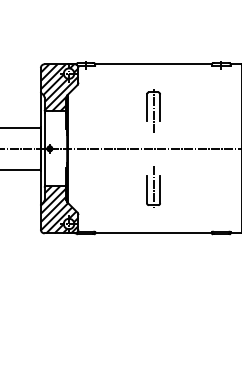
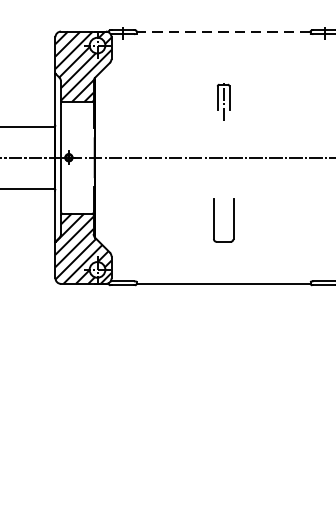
line: (153, 64) -> (223, 31), solid -> dashed
part: (153, 110) -> (223, 100), size x0.6
line: (153, 187) -> (223, 215), removed

